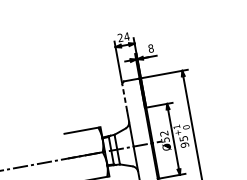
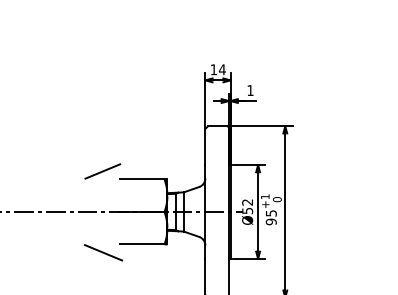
text: (120, 37) -> (213, 69), 24 -> 14
text: (151, 48) -> (250, 90), 8 -> 1
line: (124, 97) -> (205, 146), dashed -> solid
line: (50, 130) -> (102, 171), added

